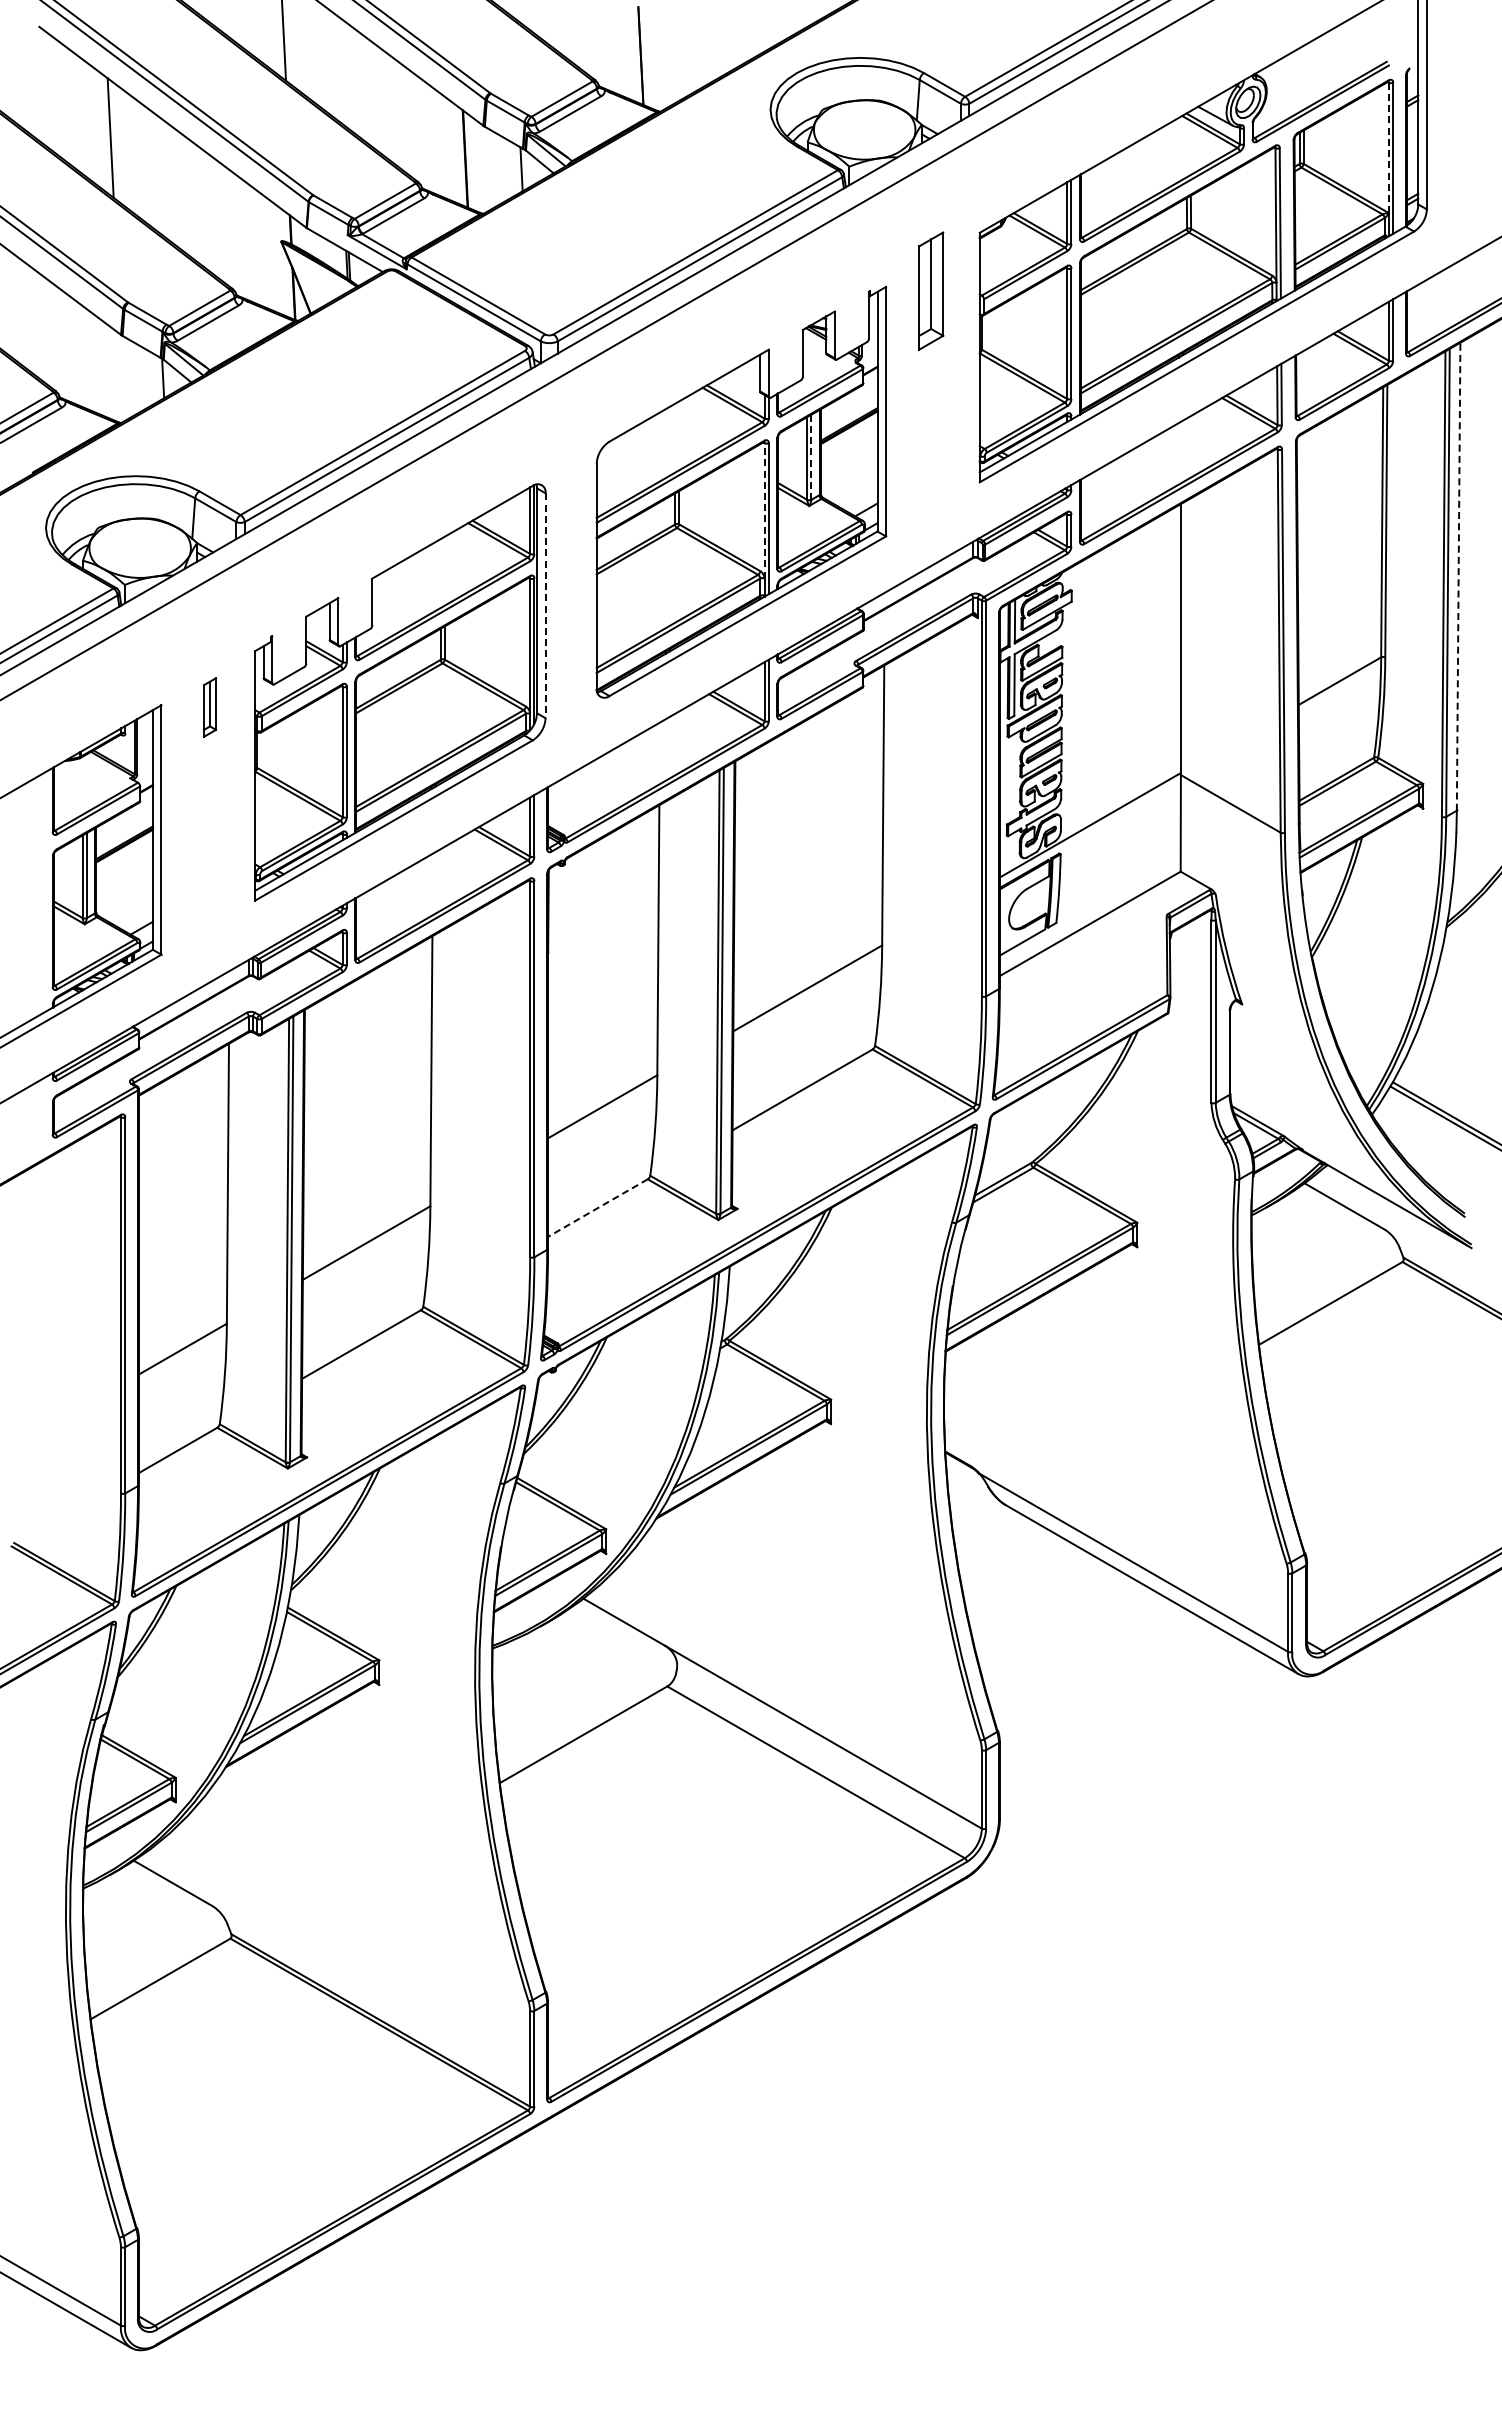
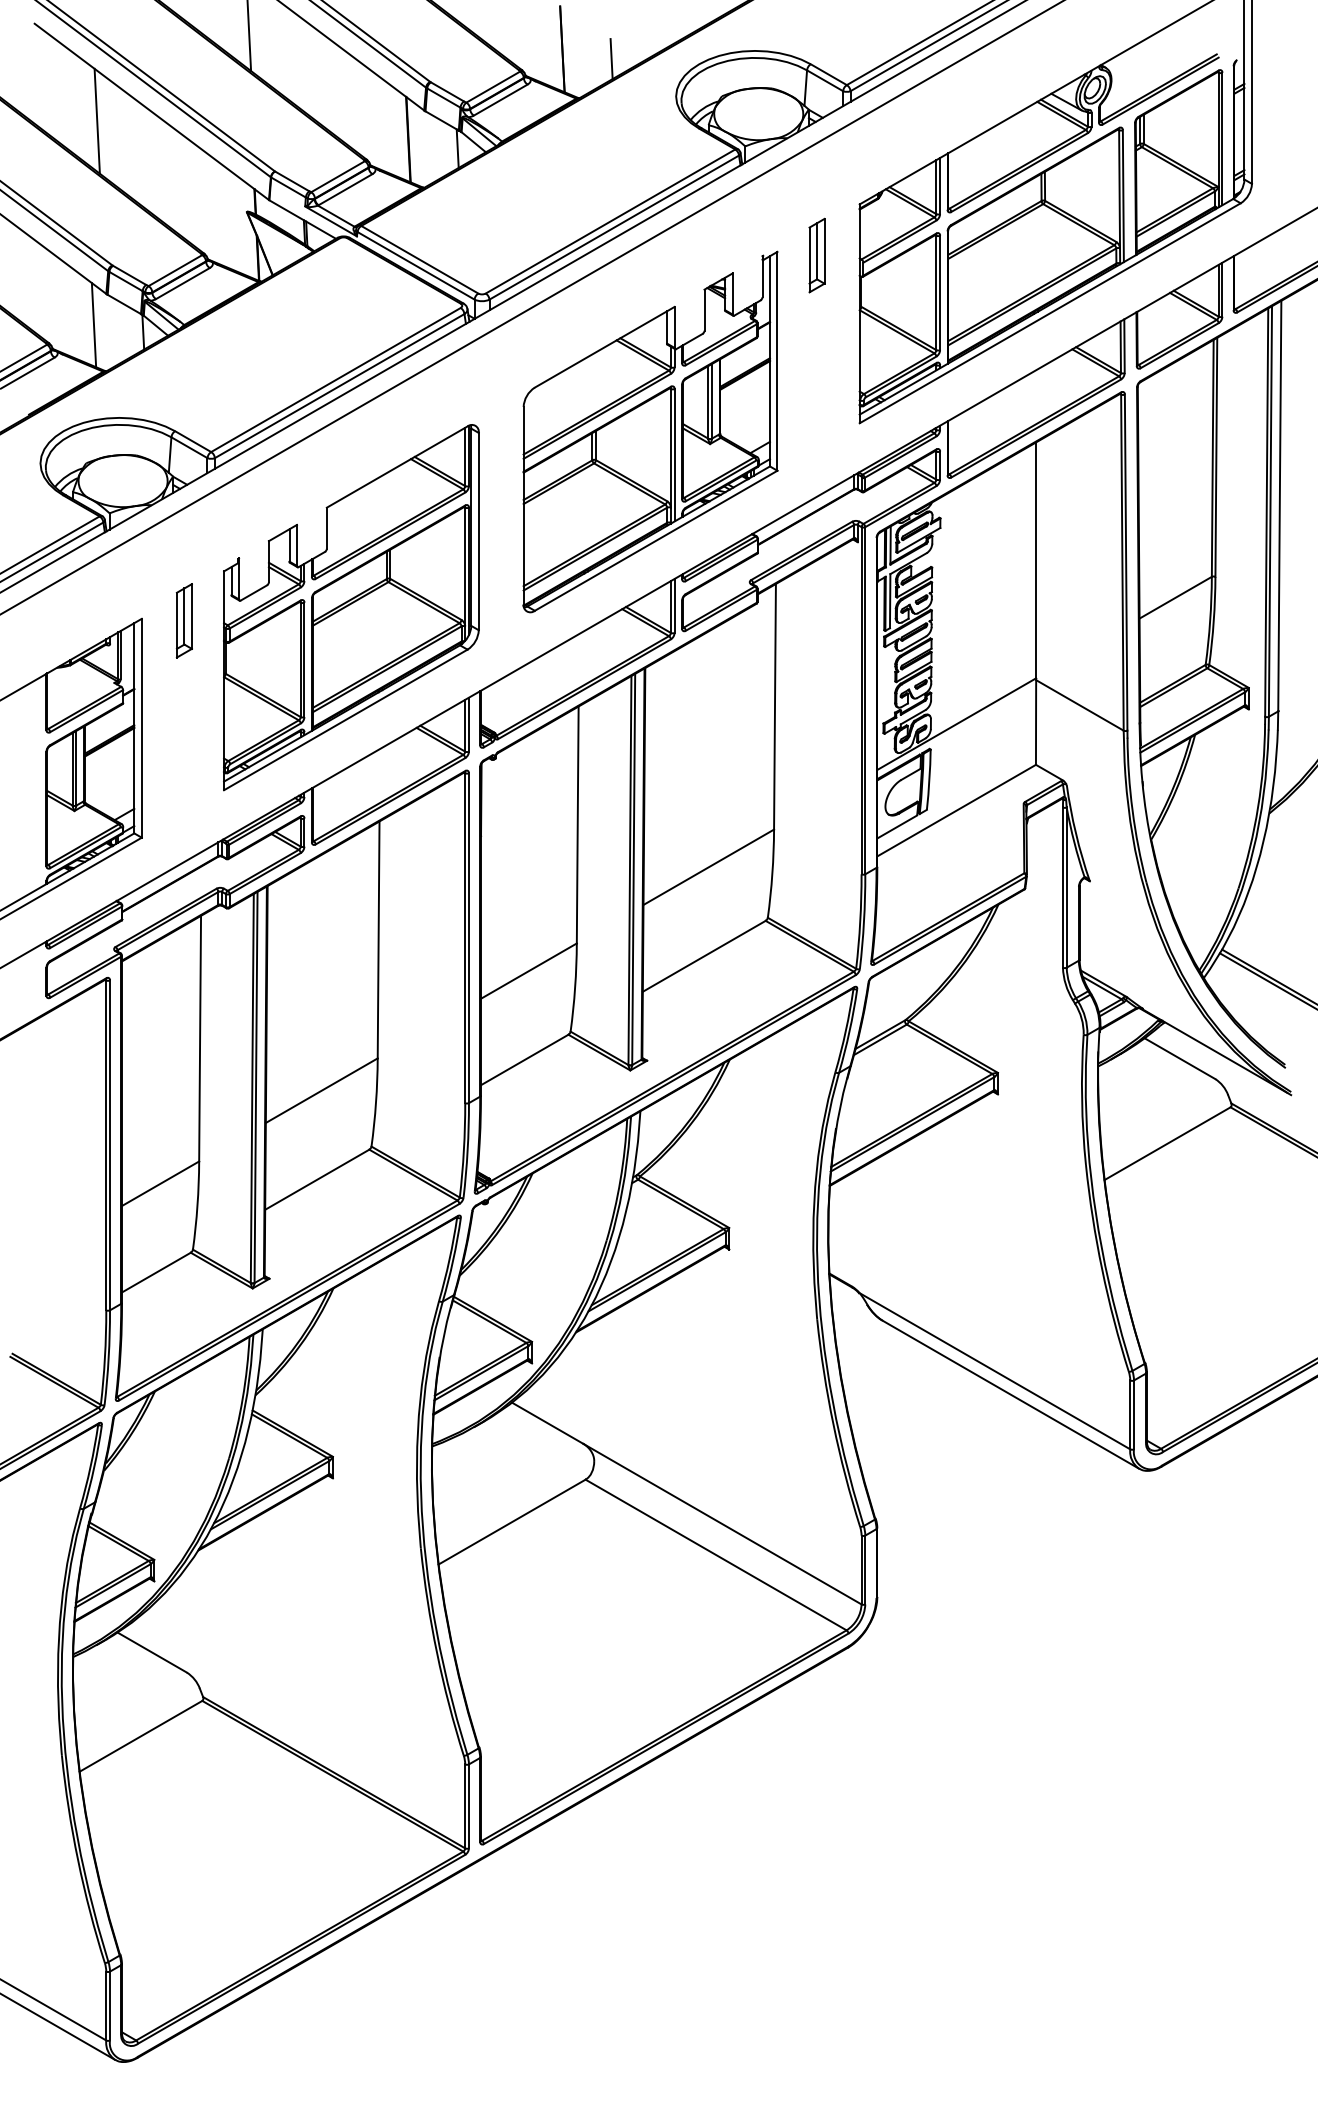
line: (696, 66) -> (611, 58), added
line: (1388, 147) -> (1218, 129), dashed -> solid
part: (930, 291) -> (816, 255), size x0.71
line: (106, 370) -> (93, 325), added
line: (811, 457) -> (712, 401), dashed -> solid
line: (764, 510) -> (670, 448), dashed -> solid
line: (1458, 576) -> (1279, 505), dashed -> solid
line: (545, 606) -> (478, 532), dashed -> solid
part: (209, 707) -> (183, 620), size x1.43
line: (597, 1208) -> (524, 1060), dashed -> solid

